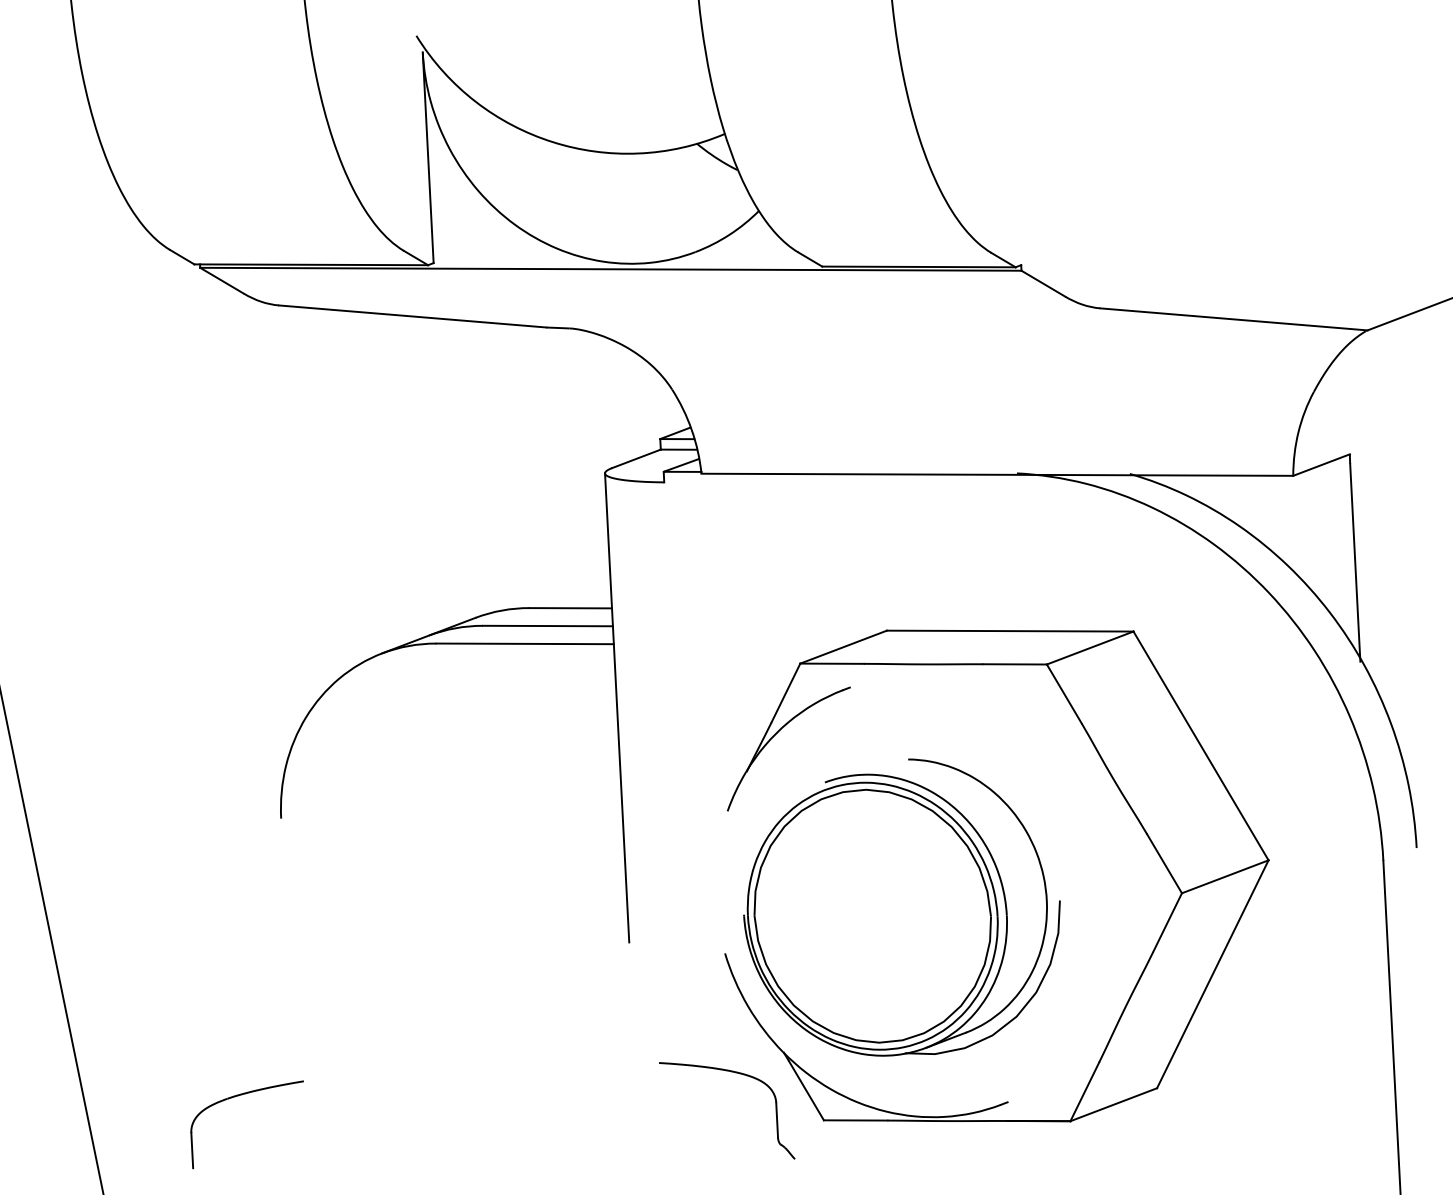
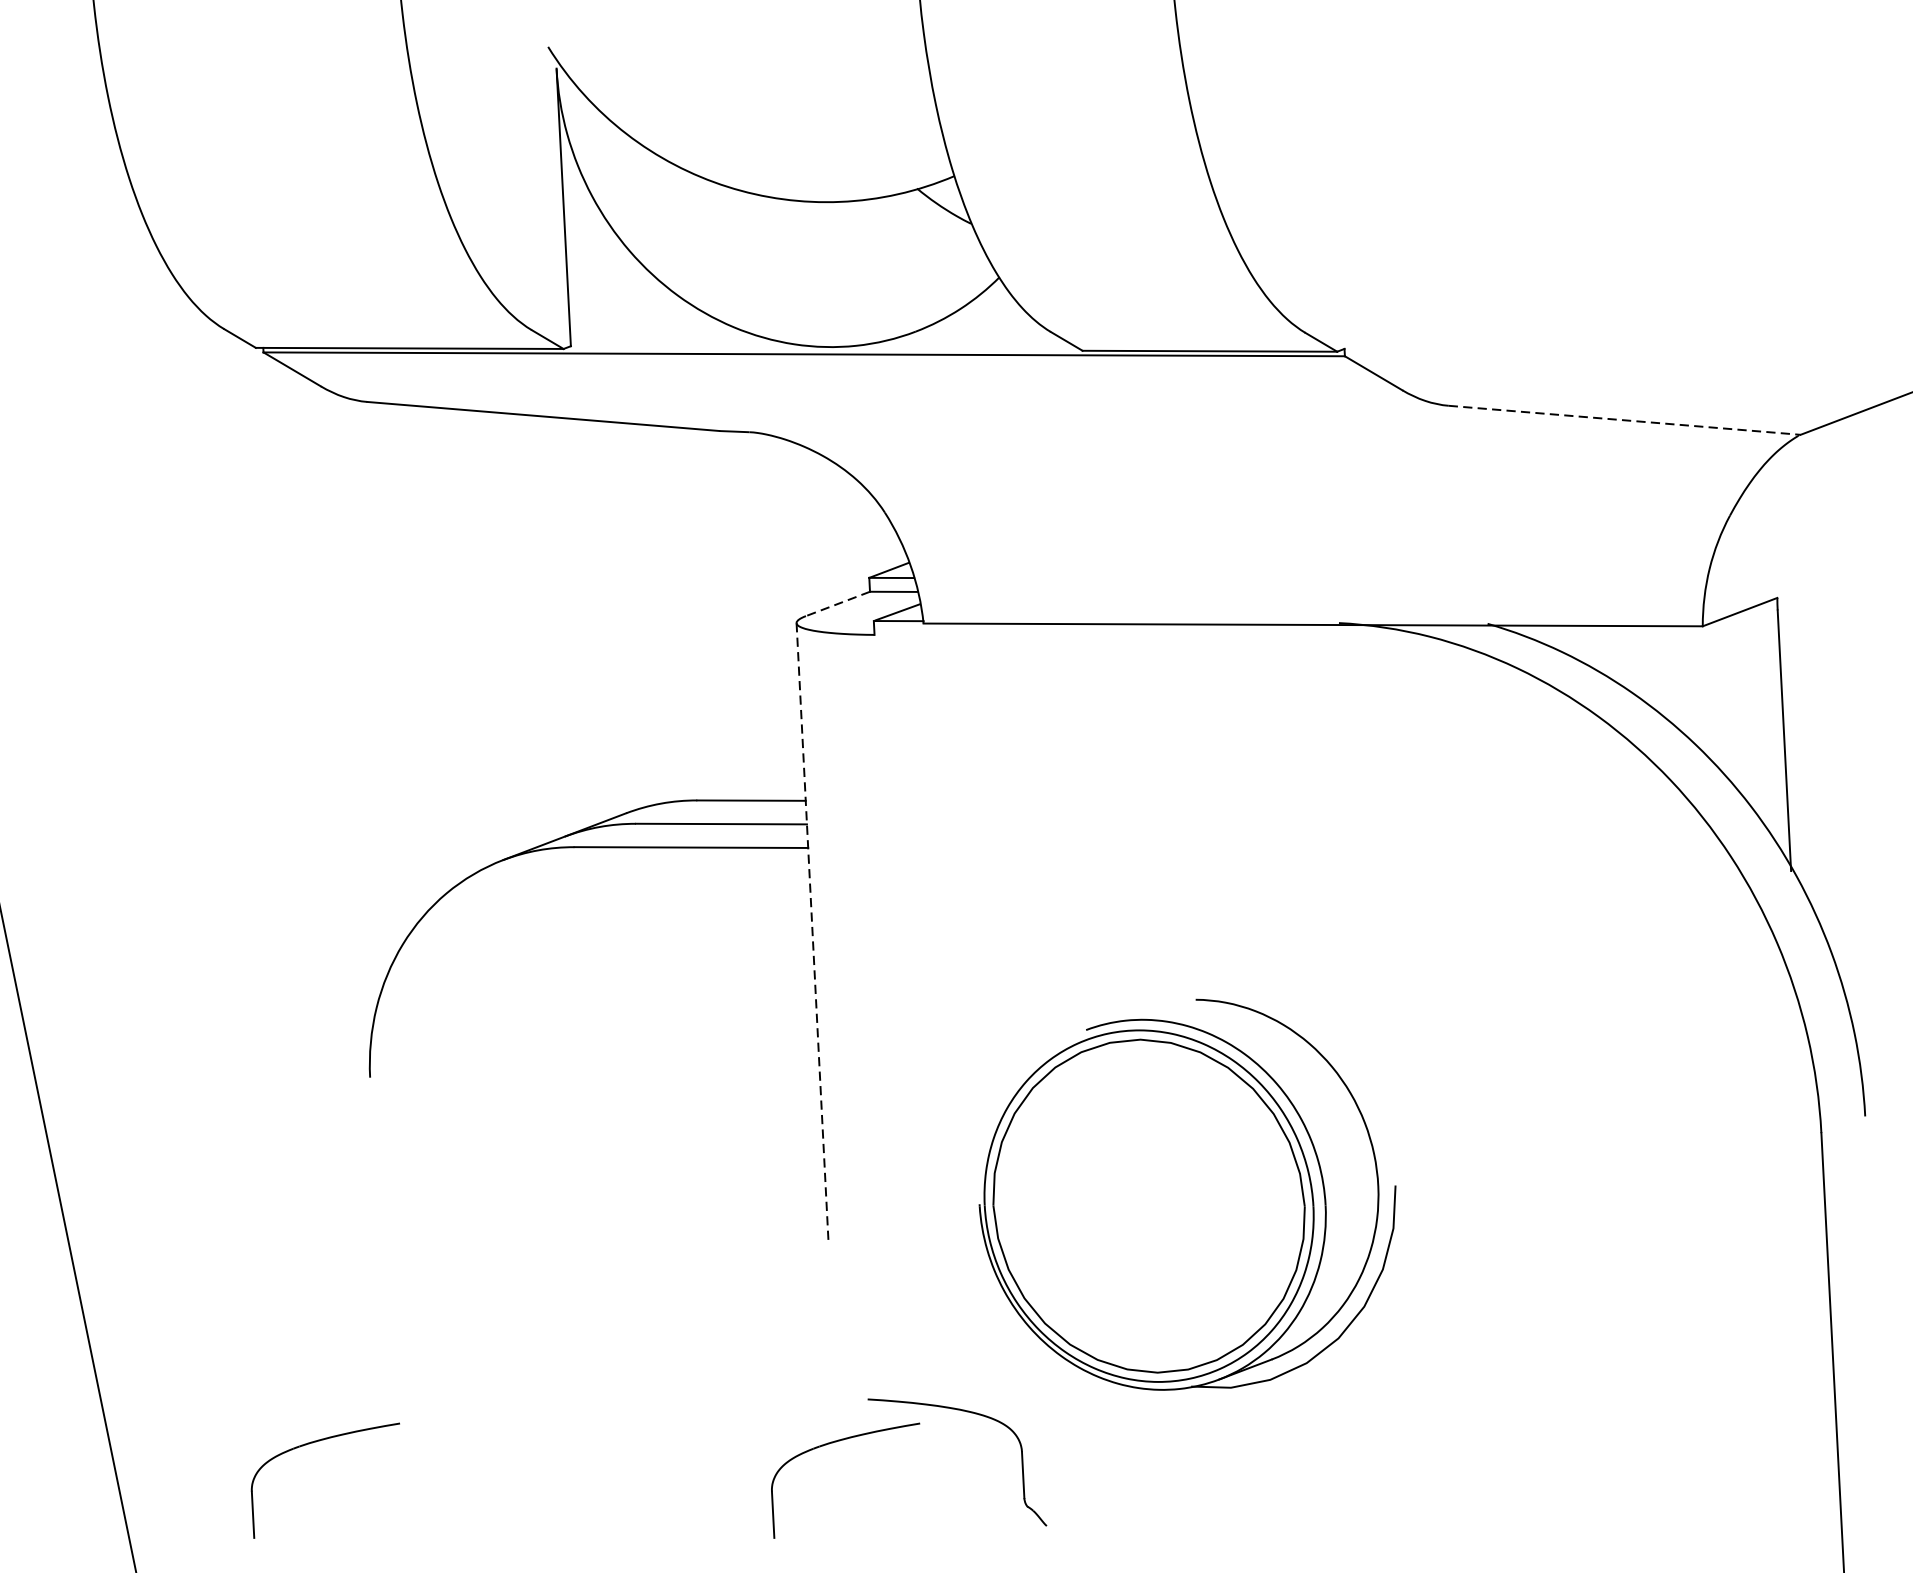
line: (1234, 319) -> (1625, 420), solid -> dashed
line: (636, 459) -> (837, 604), solid -> dashed
line: (617, 707) -> (812, 931), solid -> dashed
part: (1122, 796) -> (1477, 1048), removed
part: (633, 1096) -> (834, 1443), added

